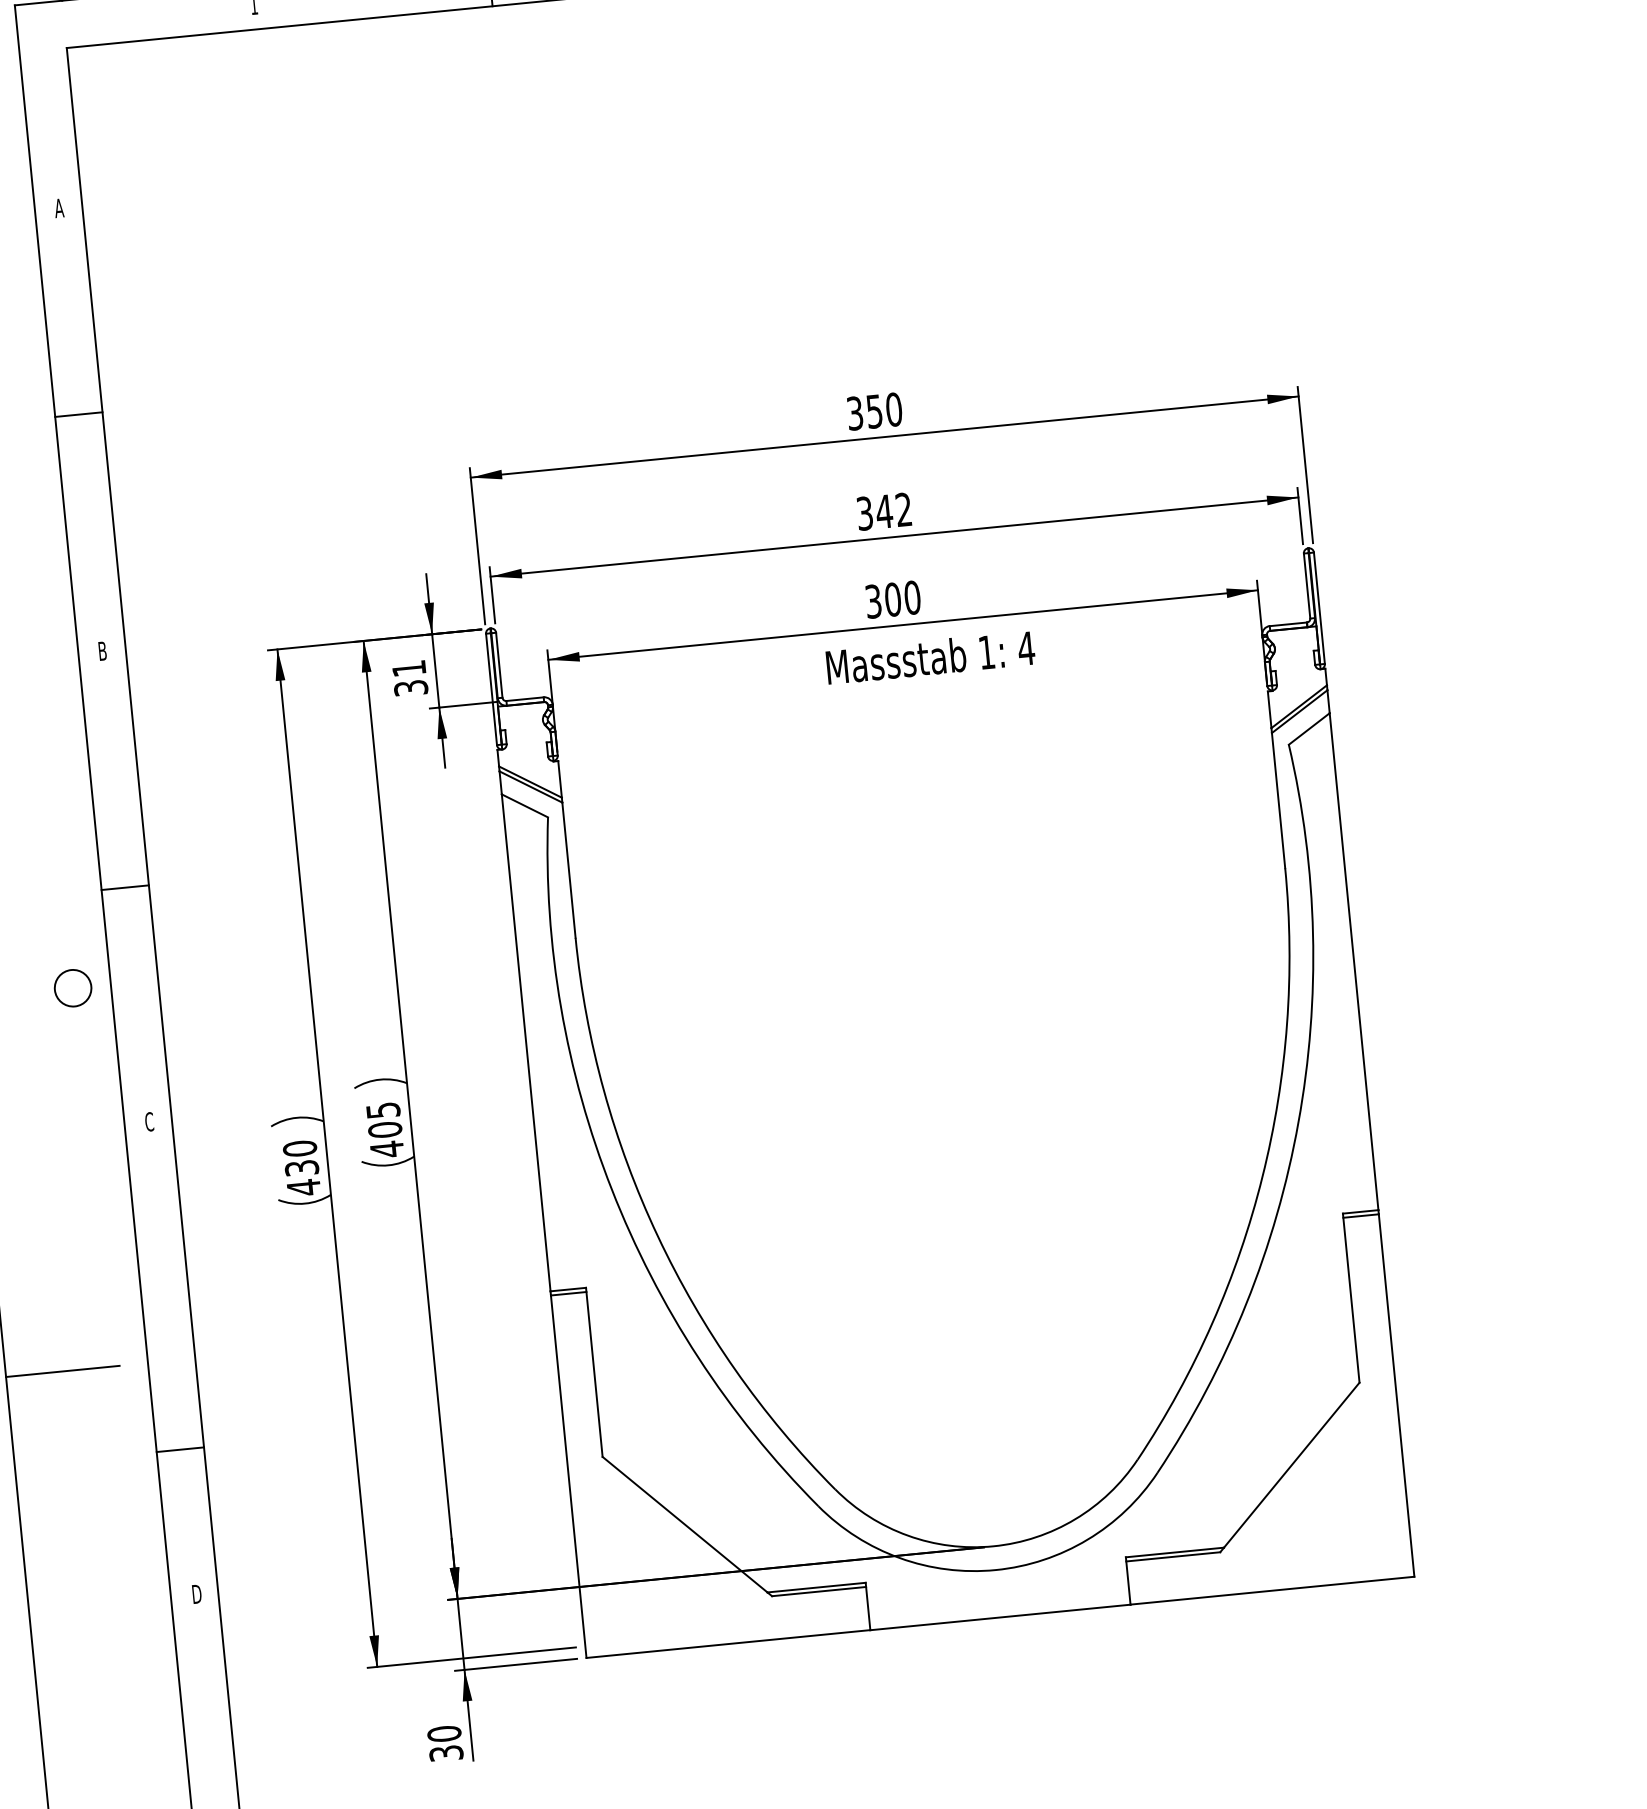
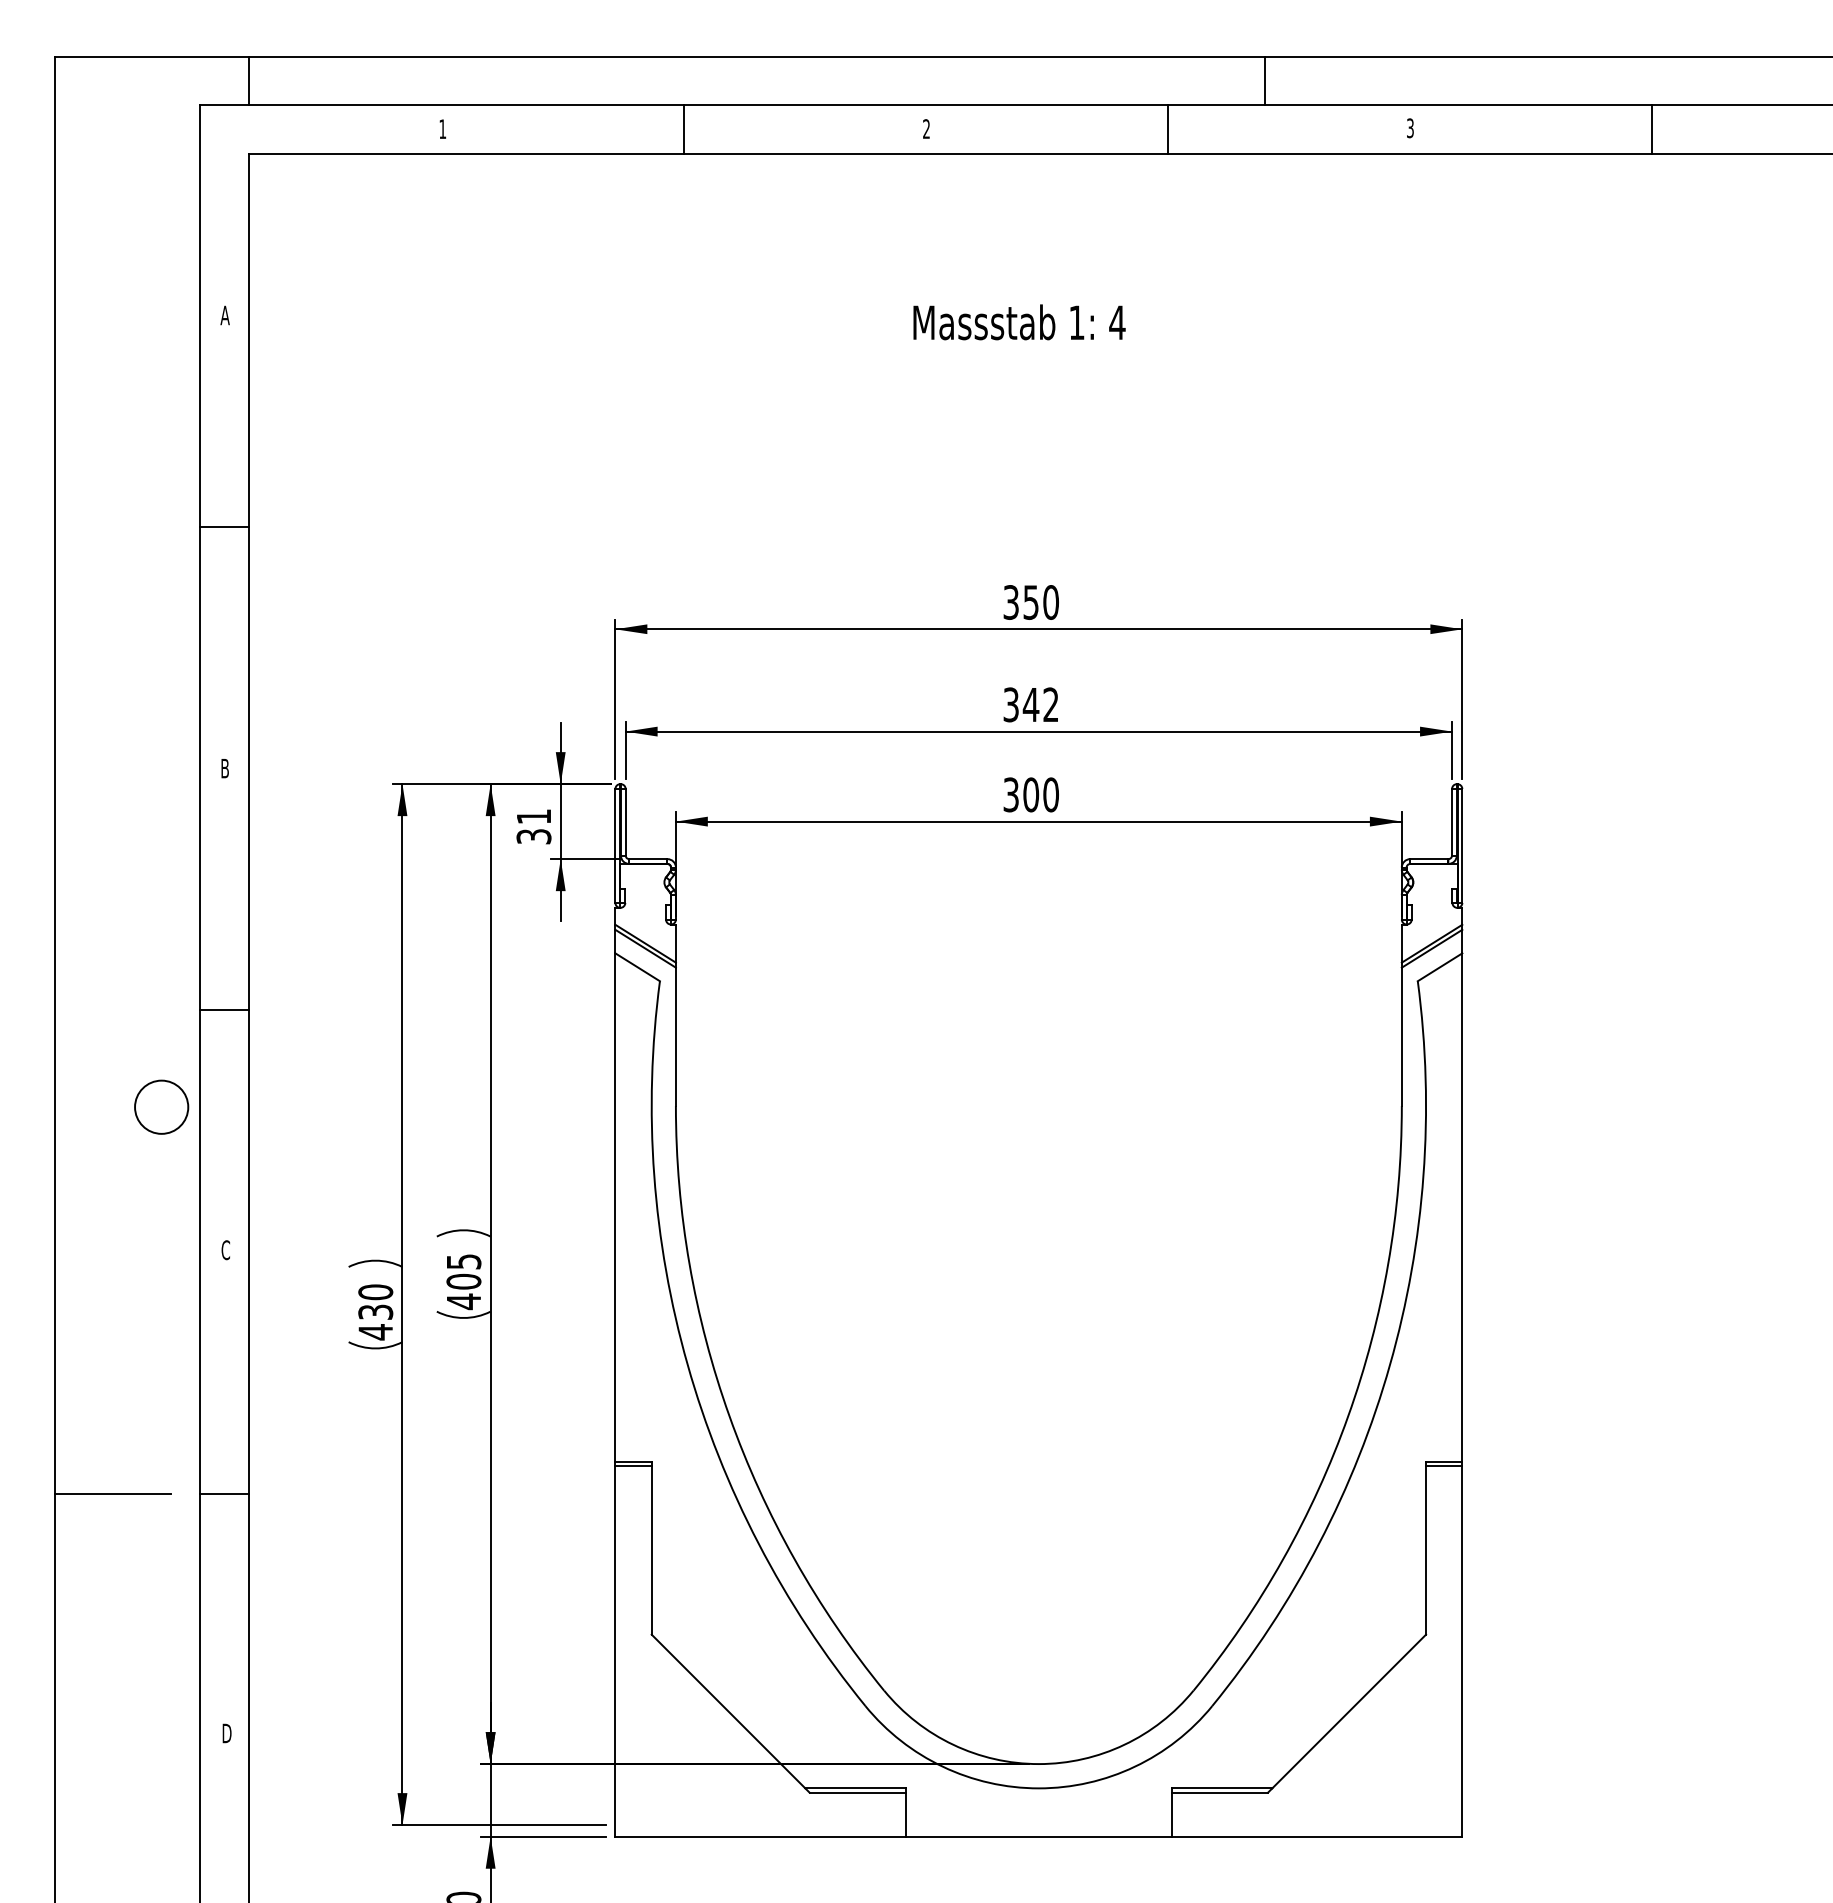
text: (930, 657) -> (1019, 322), moved
circle: (72, 987) -> (161, 1106), size x1.43
line: (180, 1449) -> (224, 1494), moved

